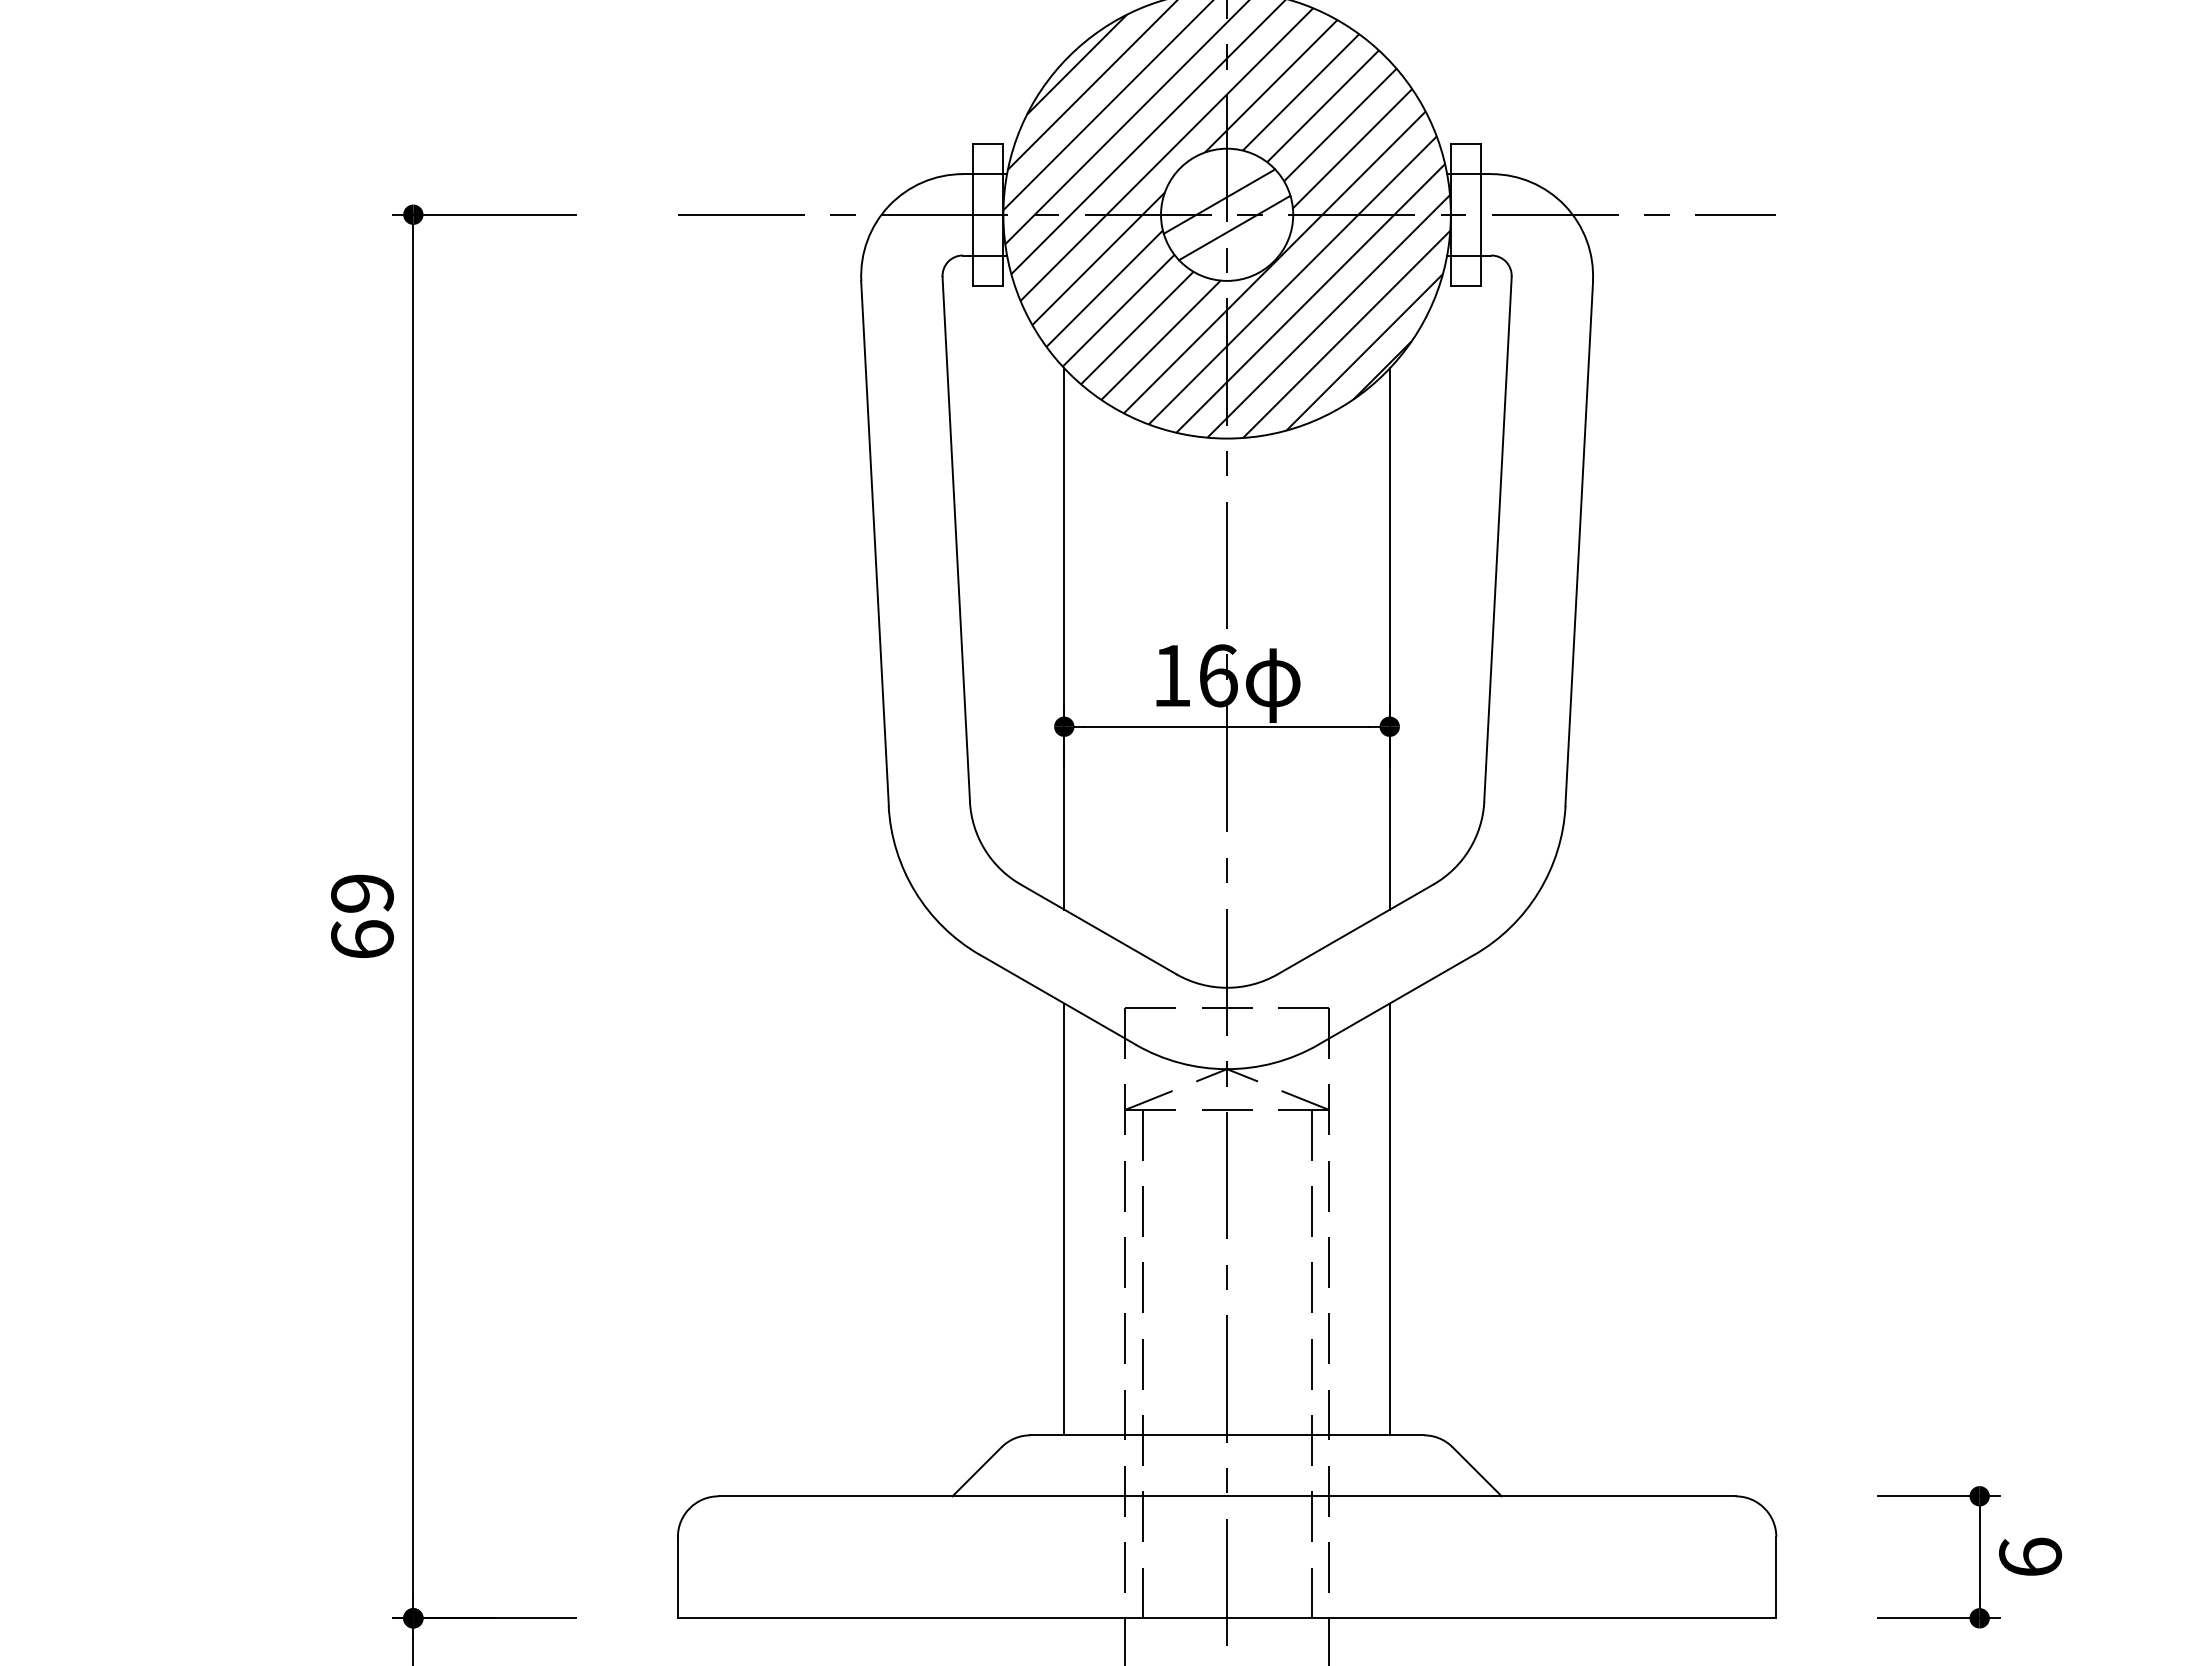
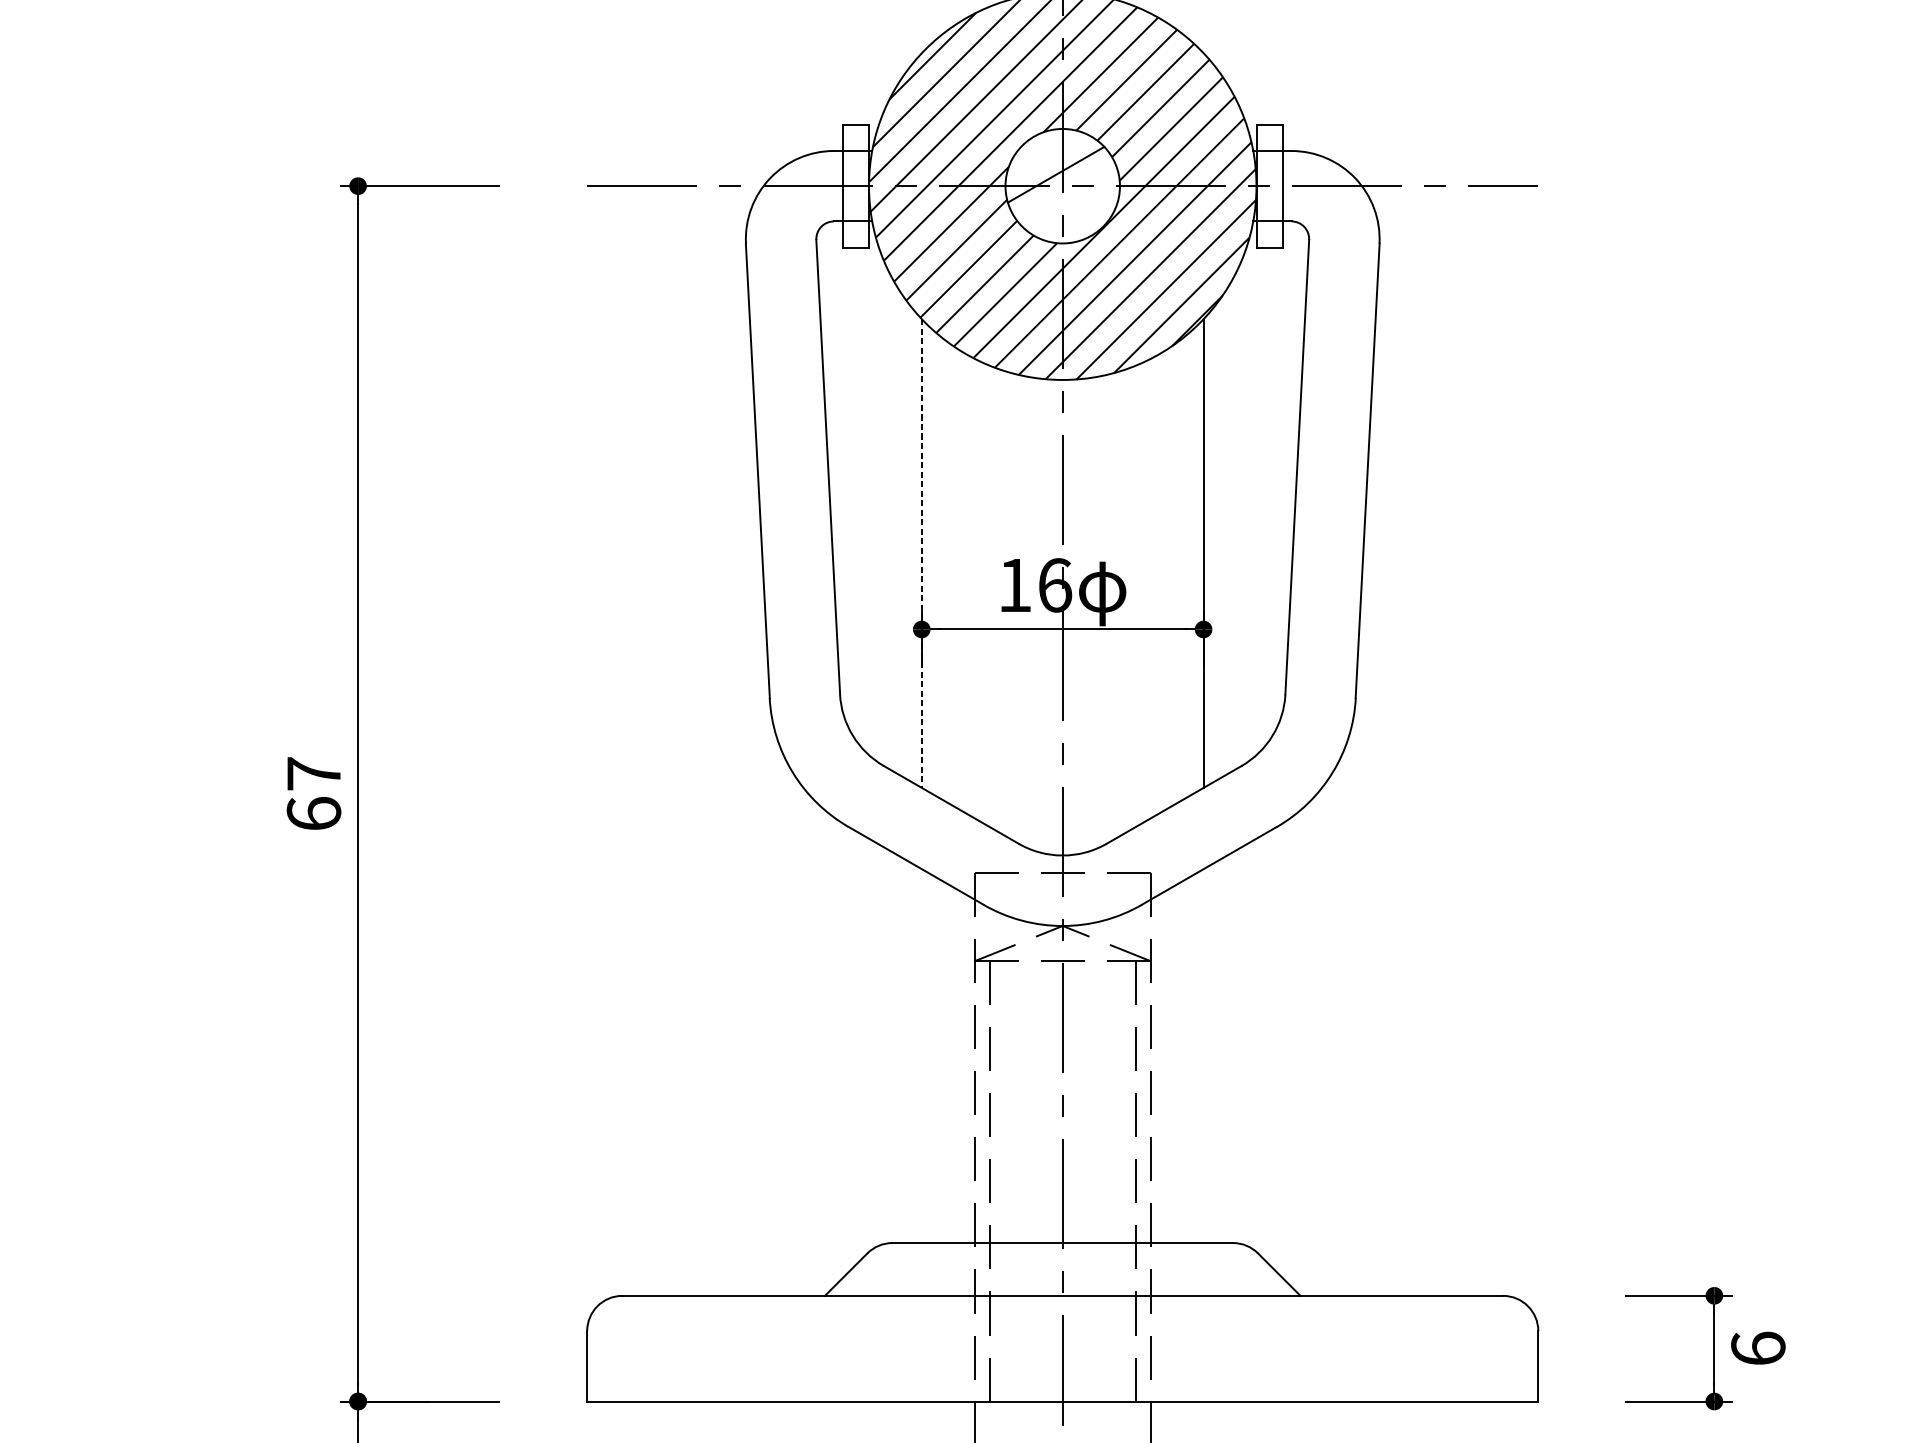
line: (1234, 227) -> (1069, 197), removed
line: (1064, 638) -> (921, 553), solid -> dashed
text: (362, 893) -> (314, 773), 69 -> 67
line: (1064, 1219) -> (921, 1056), removed
line: (1389, 1219) -> (1203, 1056), removed

